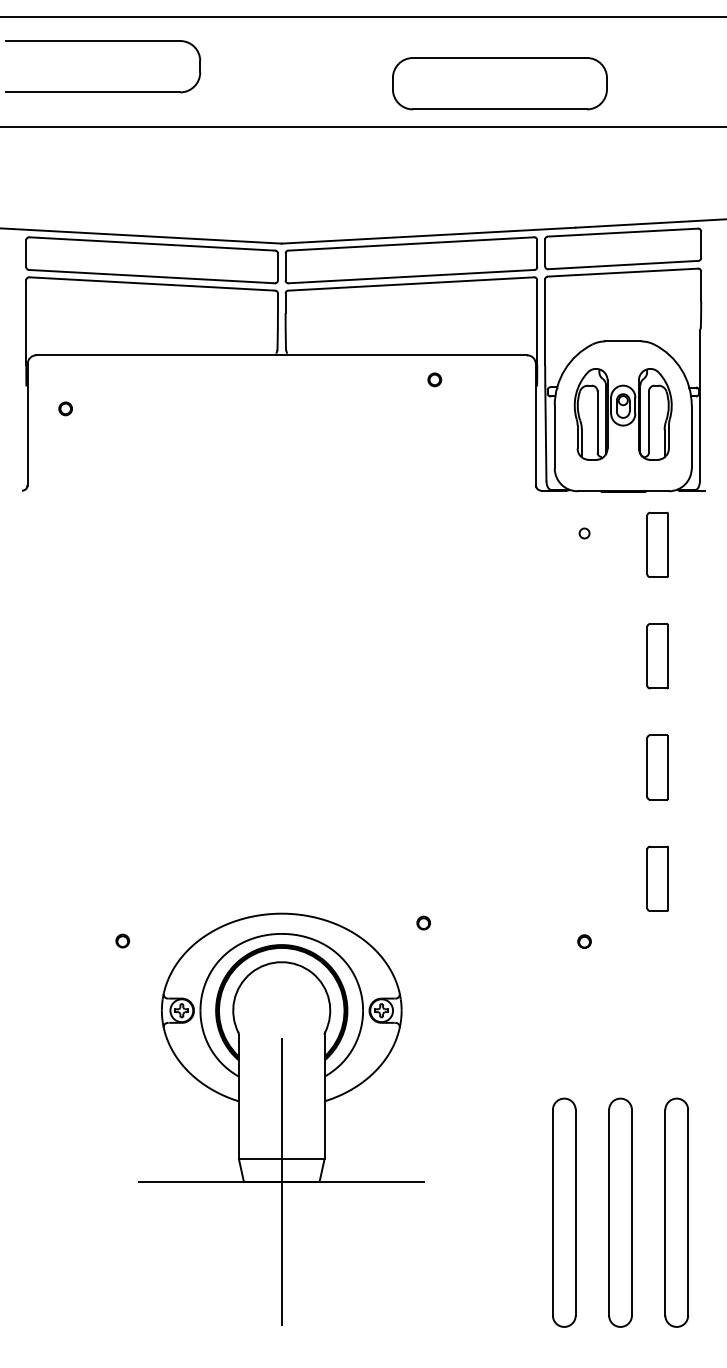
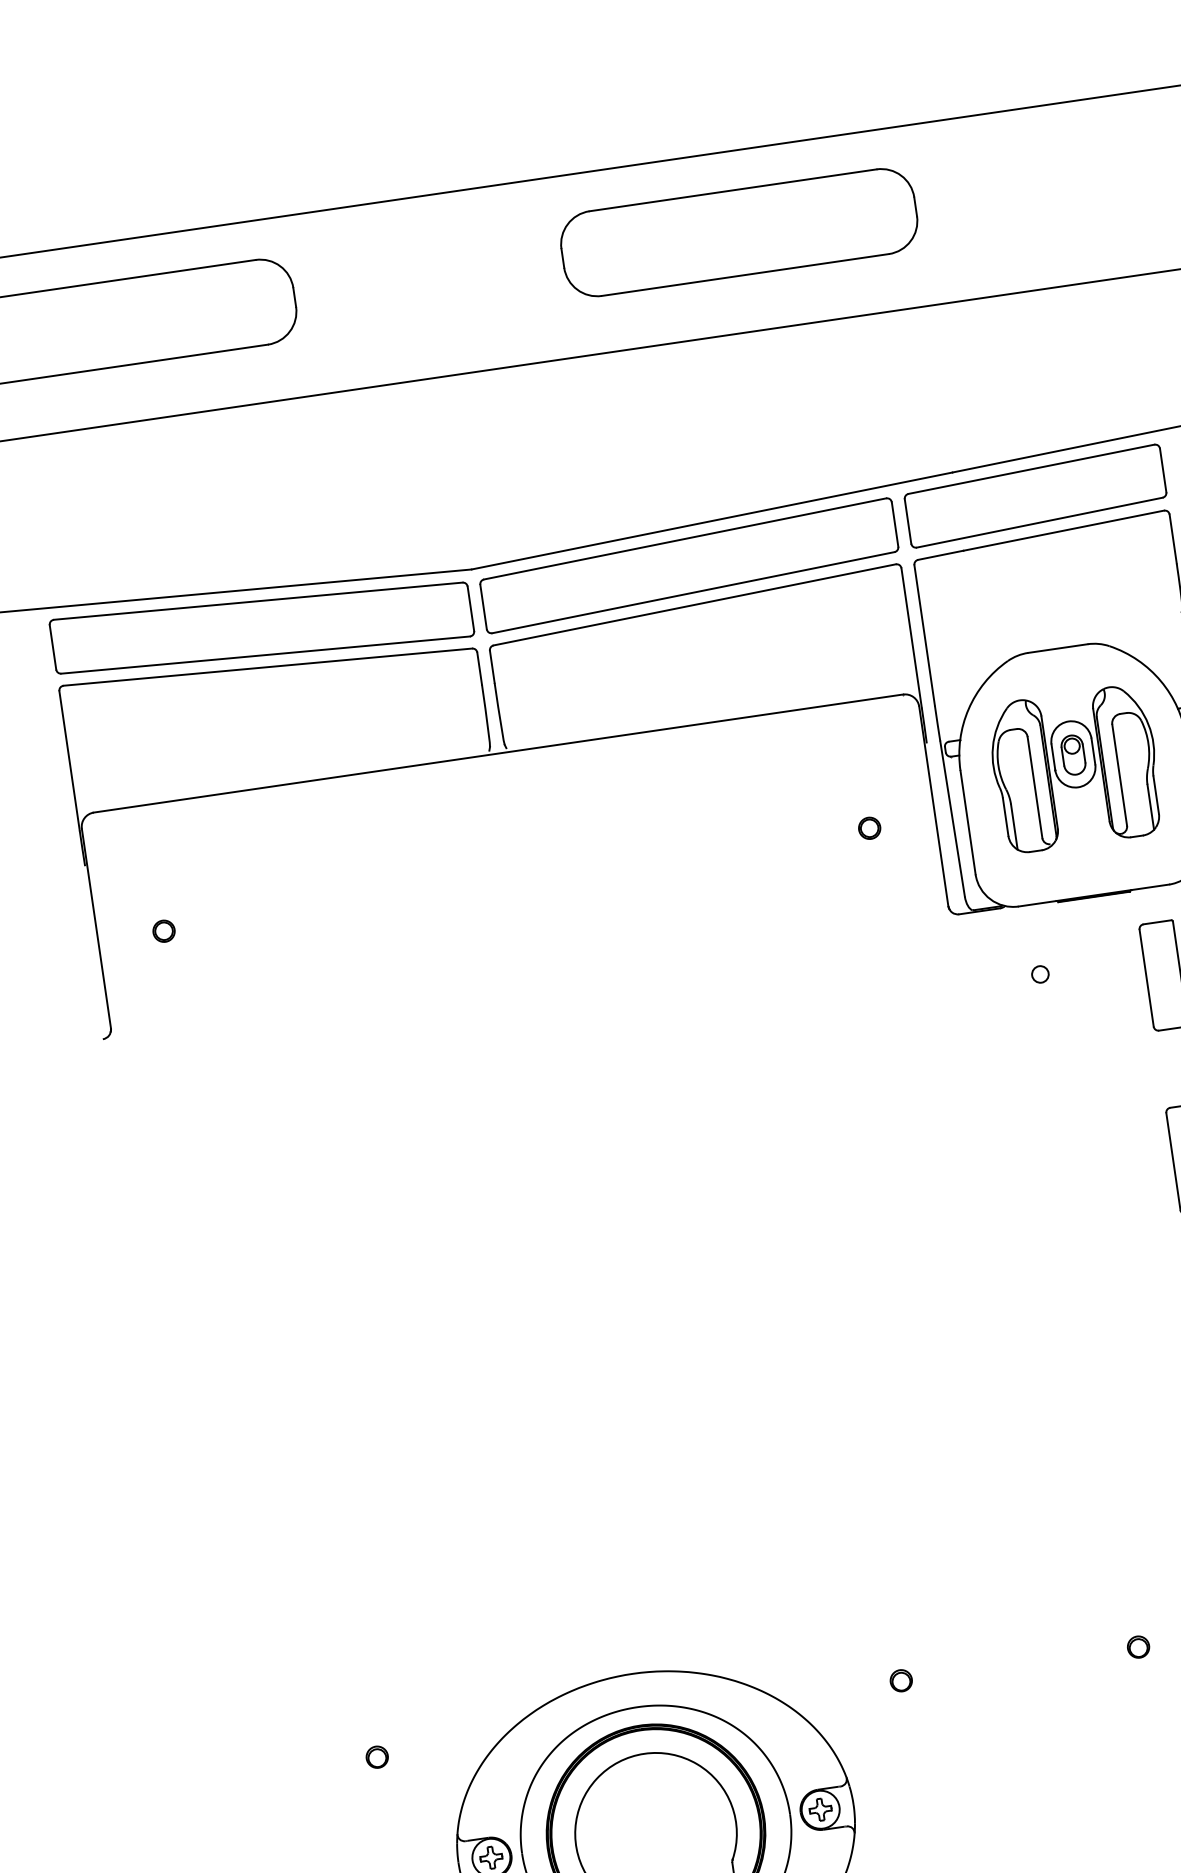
part: (499, 83) -> (738, 232), moved
part: (434, 379) -> (869, 827), moved
part: (65, 408) -> (163, 930), moved
part: (423, 922) -> (900, 1679), moved

